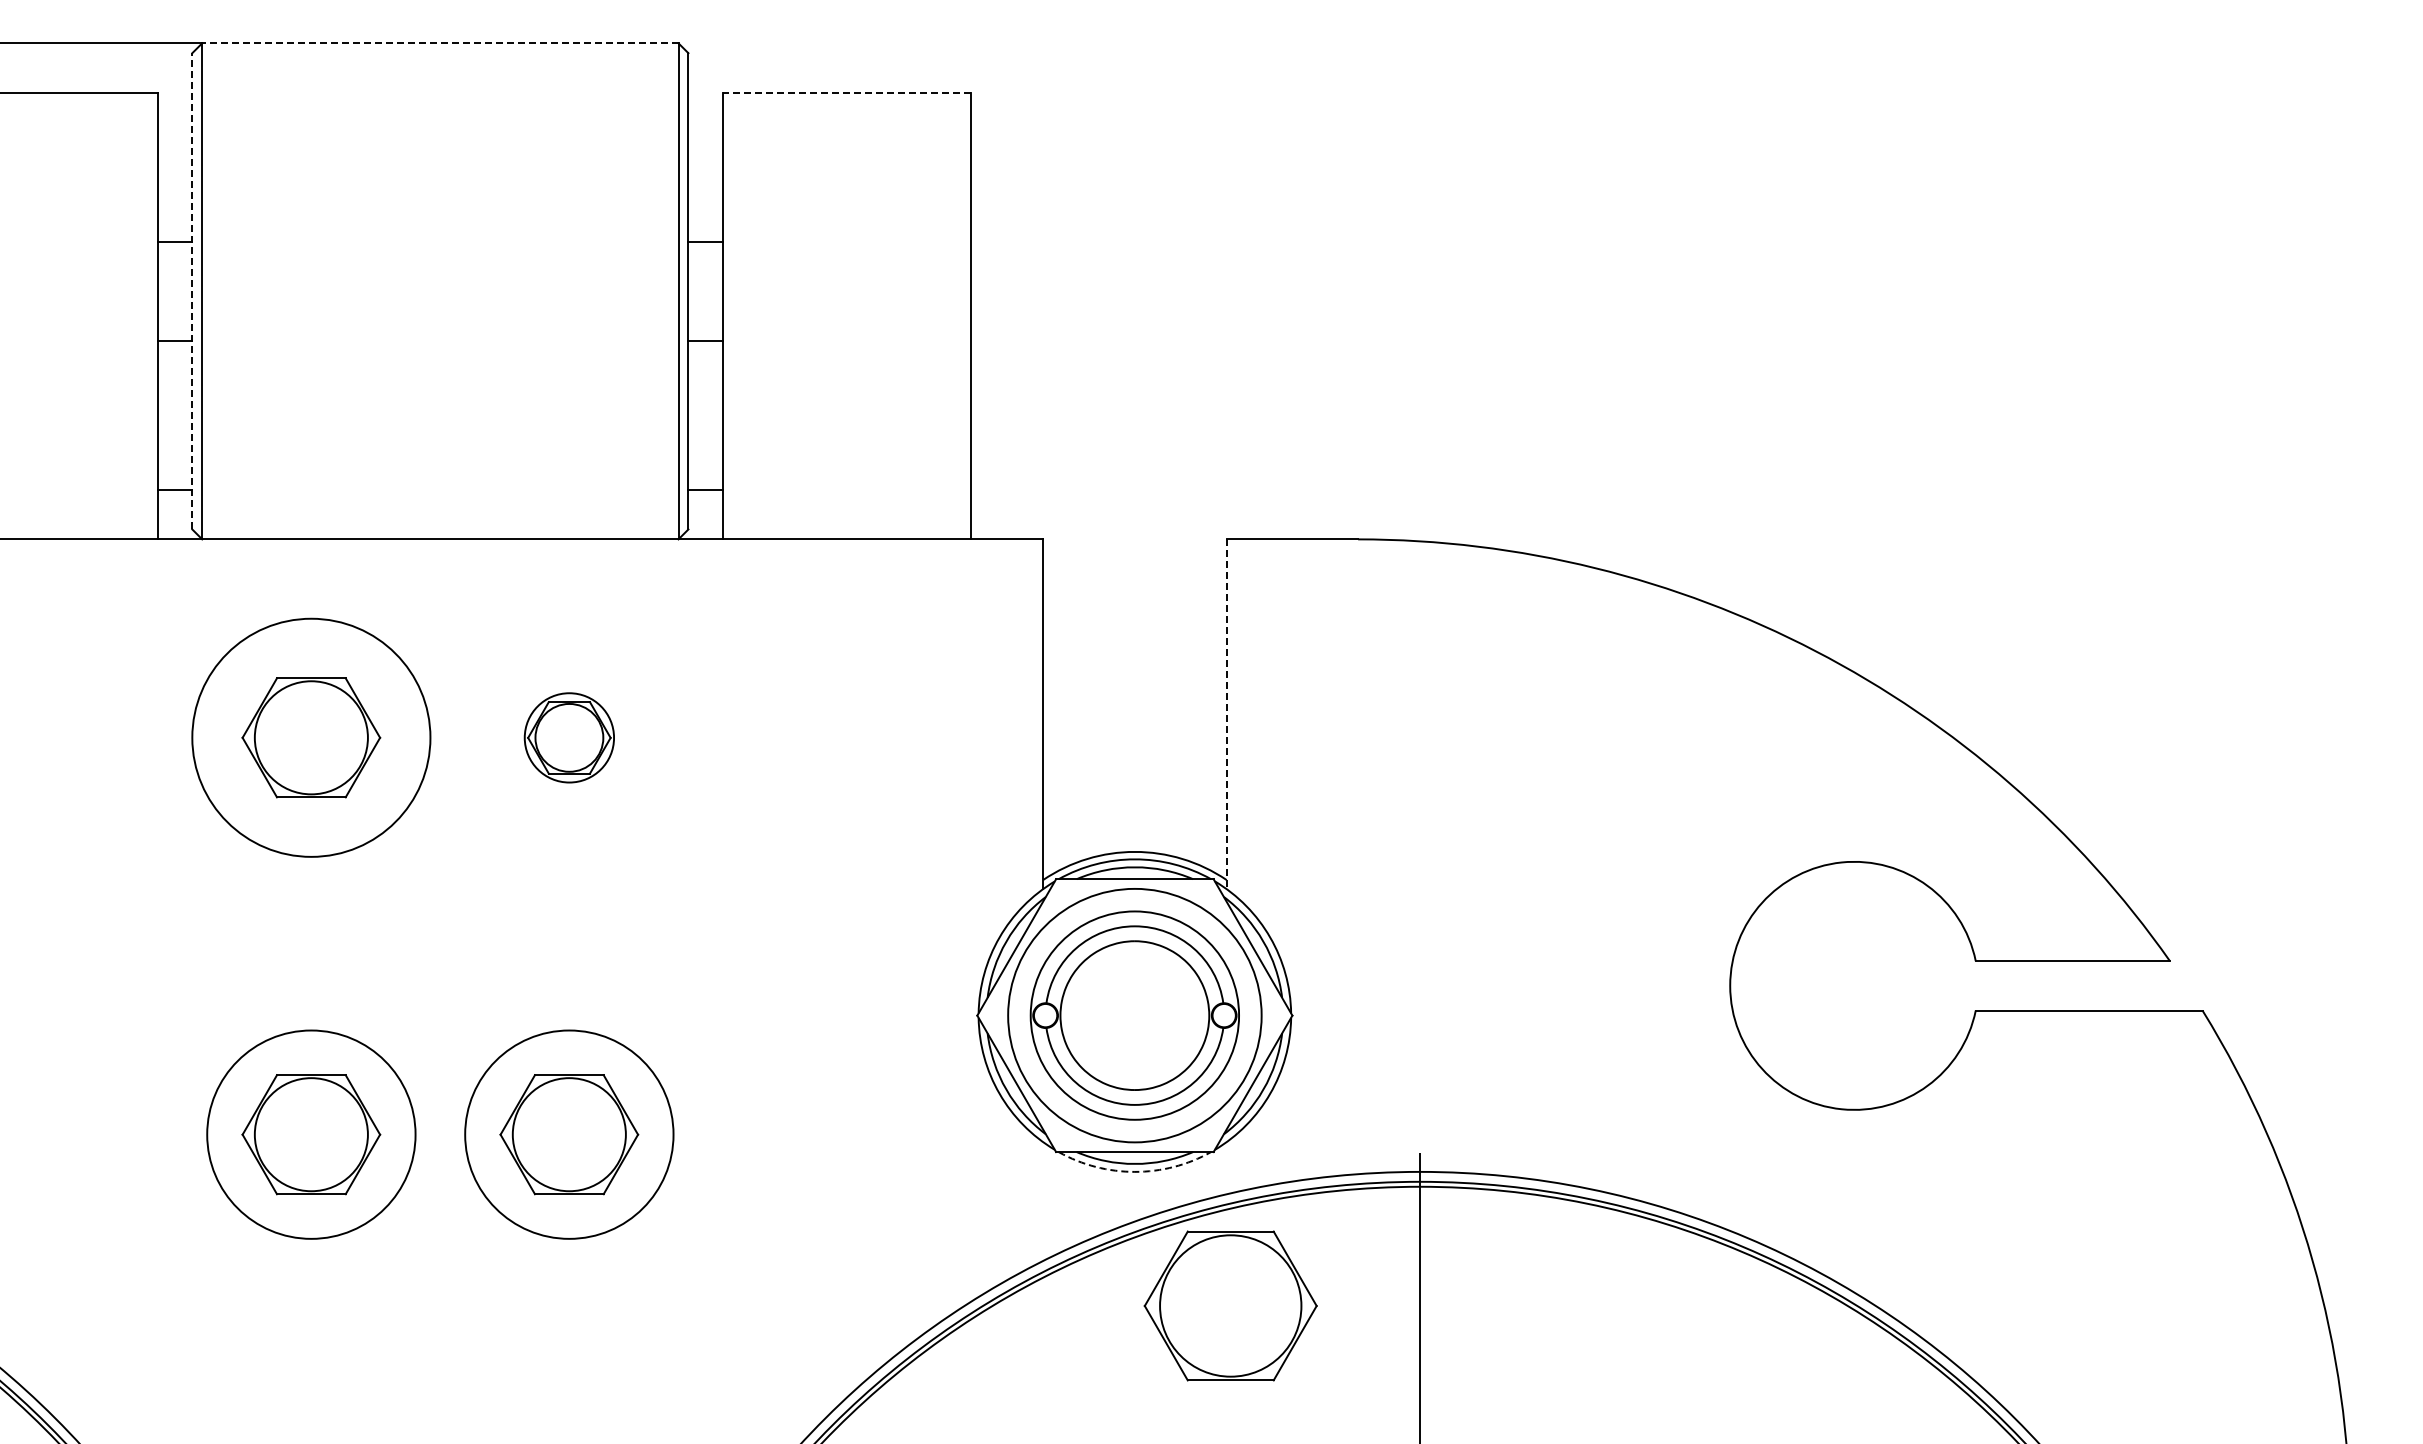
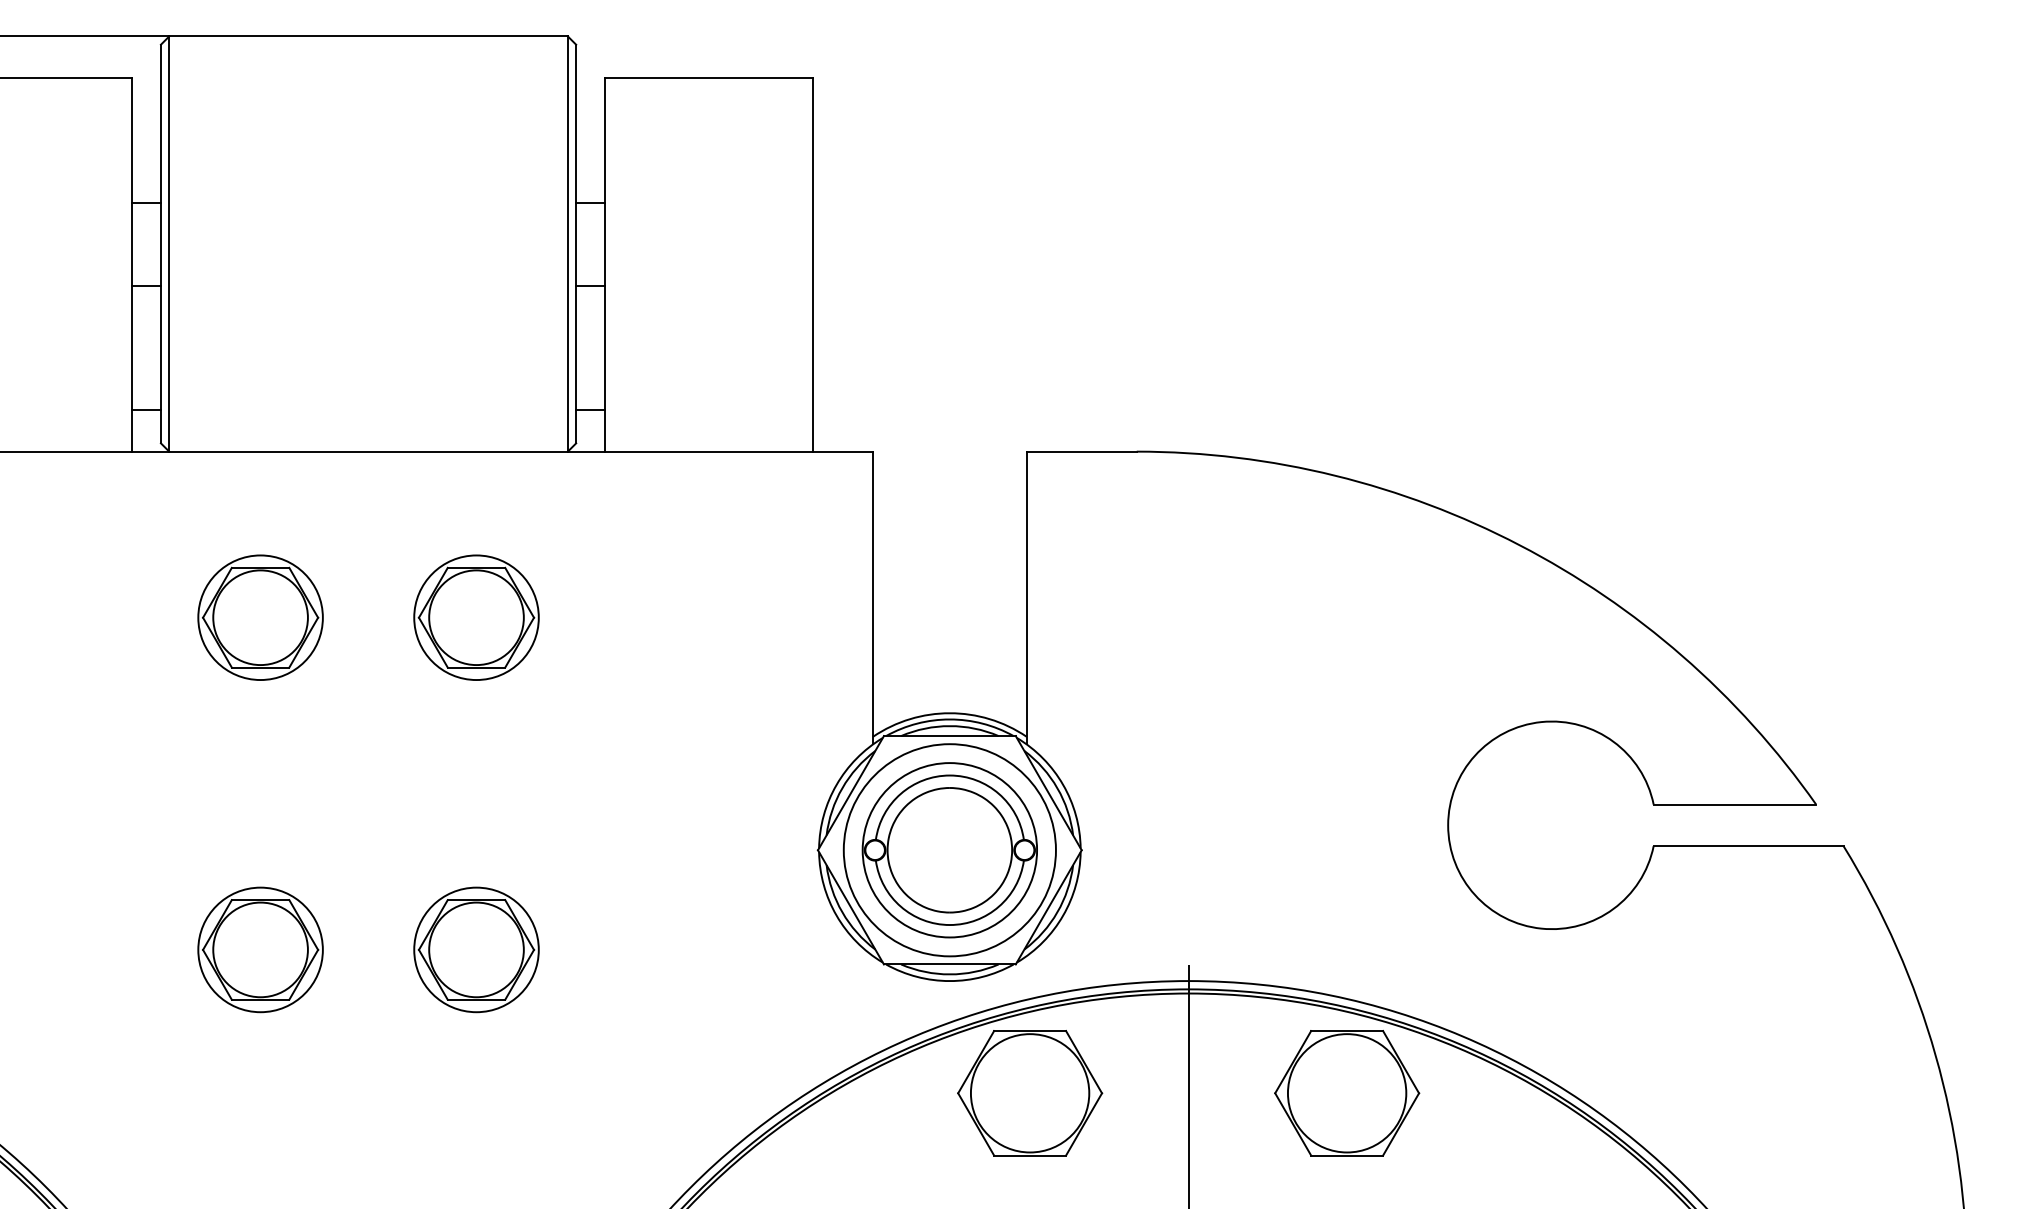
line: (439, 43) -> (367, 36), dashed -> solid
line: (846, 92) -> (708, 77), dashed -> solid
line: (192, 290) -> (161, 243), dashed -> solid
line: (1226, 714) -> (1026, 598), dashed -> solid
circle: (310, 737) -> (259, 617), size x0.62
part: (569, 737) -> (476, 617), size x1.67
circle: (310, 1134) -> (259, 949), size x0.71
circle: (568, 1134) -> (475, 949), size x0.71
arc: (1134, 1171) -> (949, 980), dashed -> solid
part: (1609, 1305) -> (1347, 1092), added

